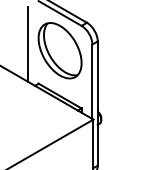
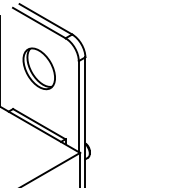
part: (59, 50) -> (38, 68), size x0.6

